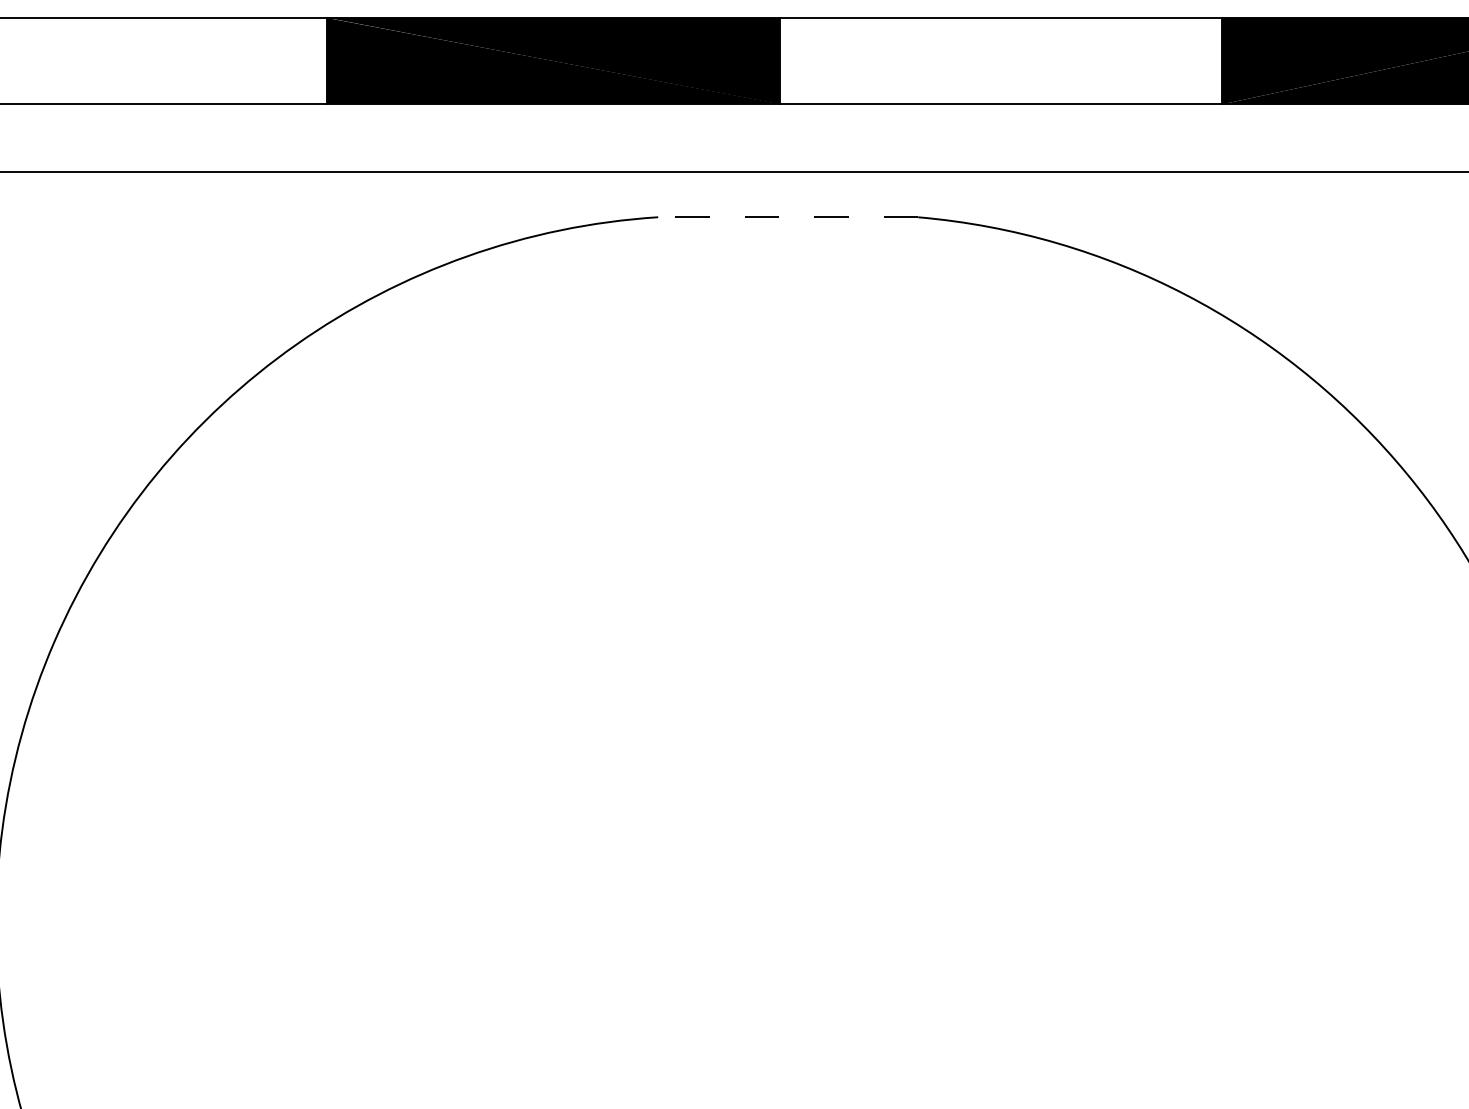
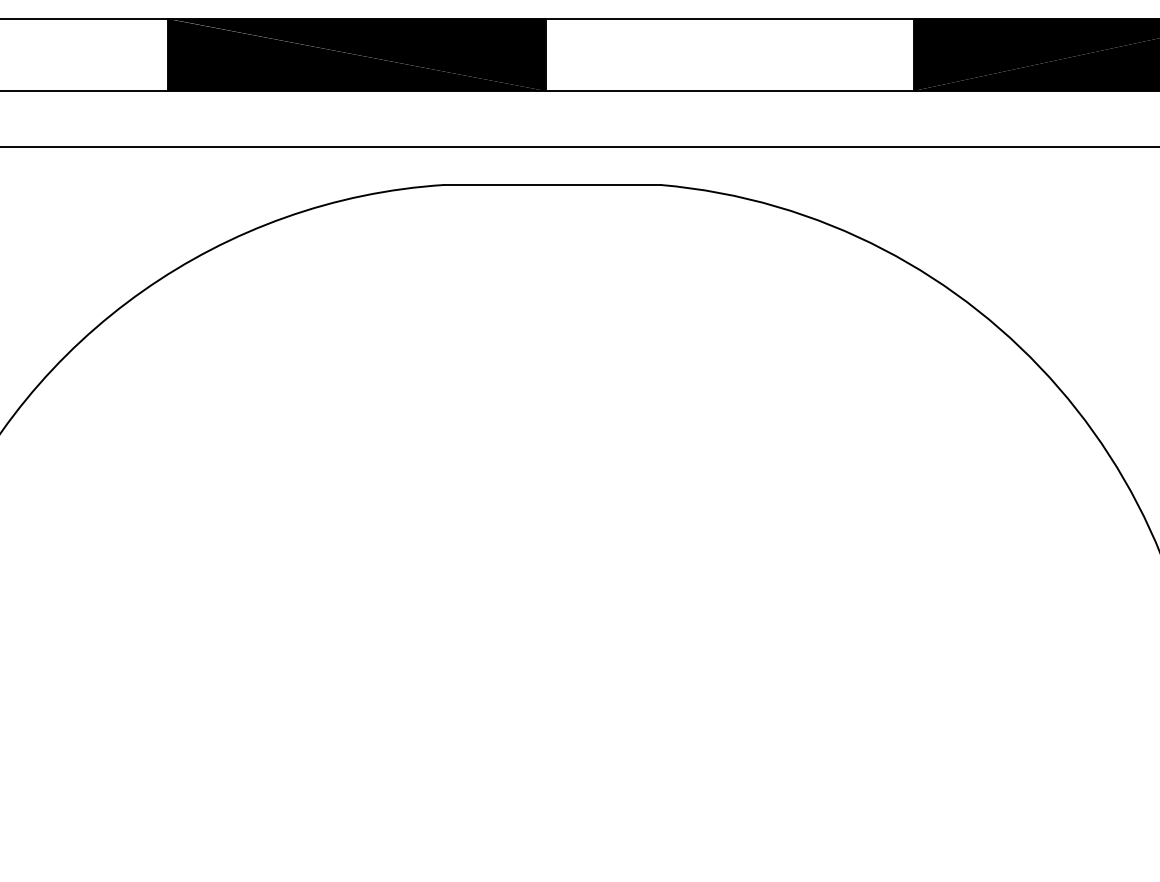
line: (788, 217) -> (552, 185), dashed -> solid

